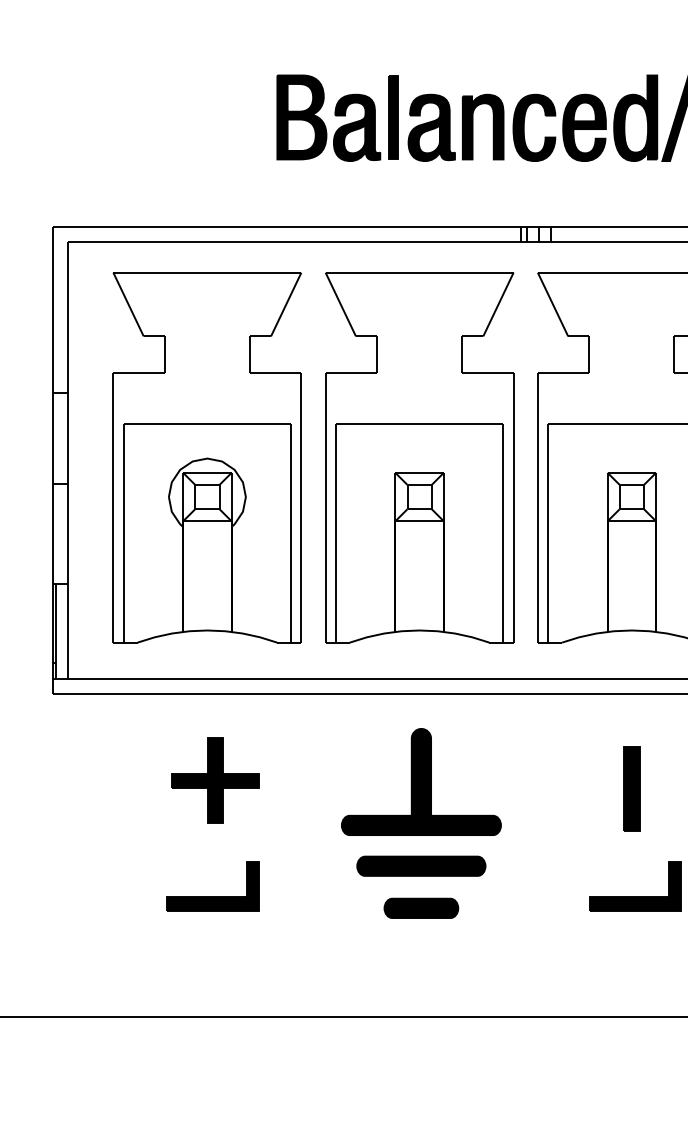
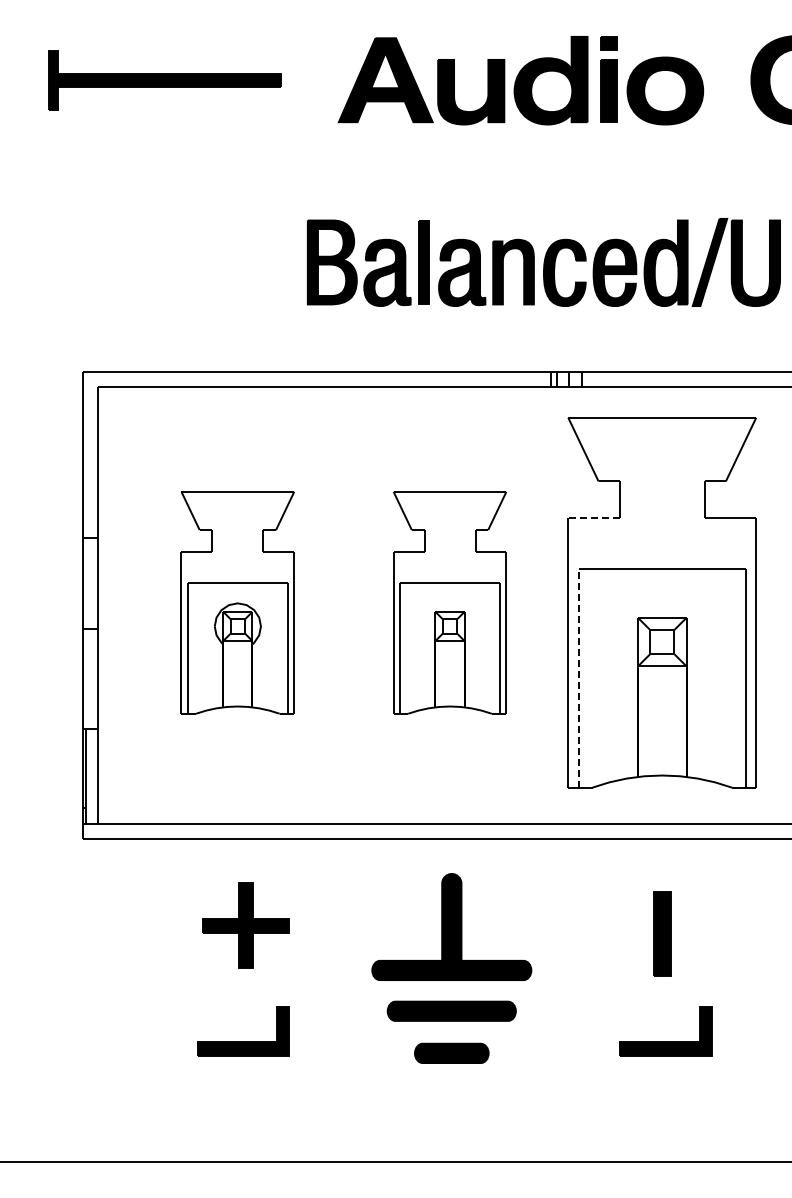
line: (564, 372) -> (594, 517), solid -> dashed
part: (207, 457) -> (237, 602), size x0.6
part: (419, 457) -> (449, 602), size x0.6
line: (548, 532) -> (578, 677), solid -> dashed

